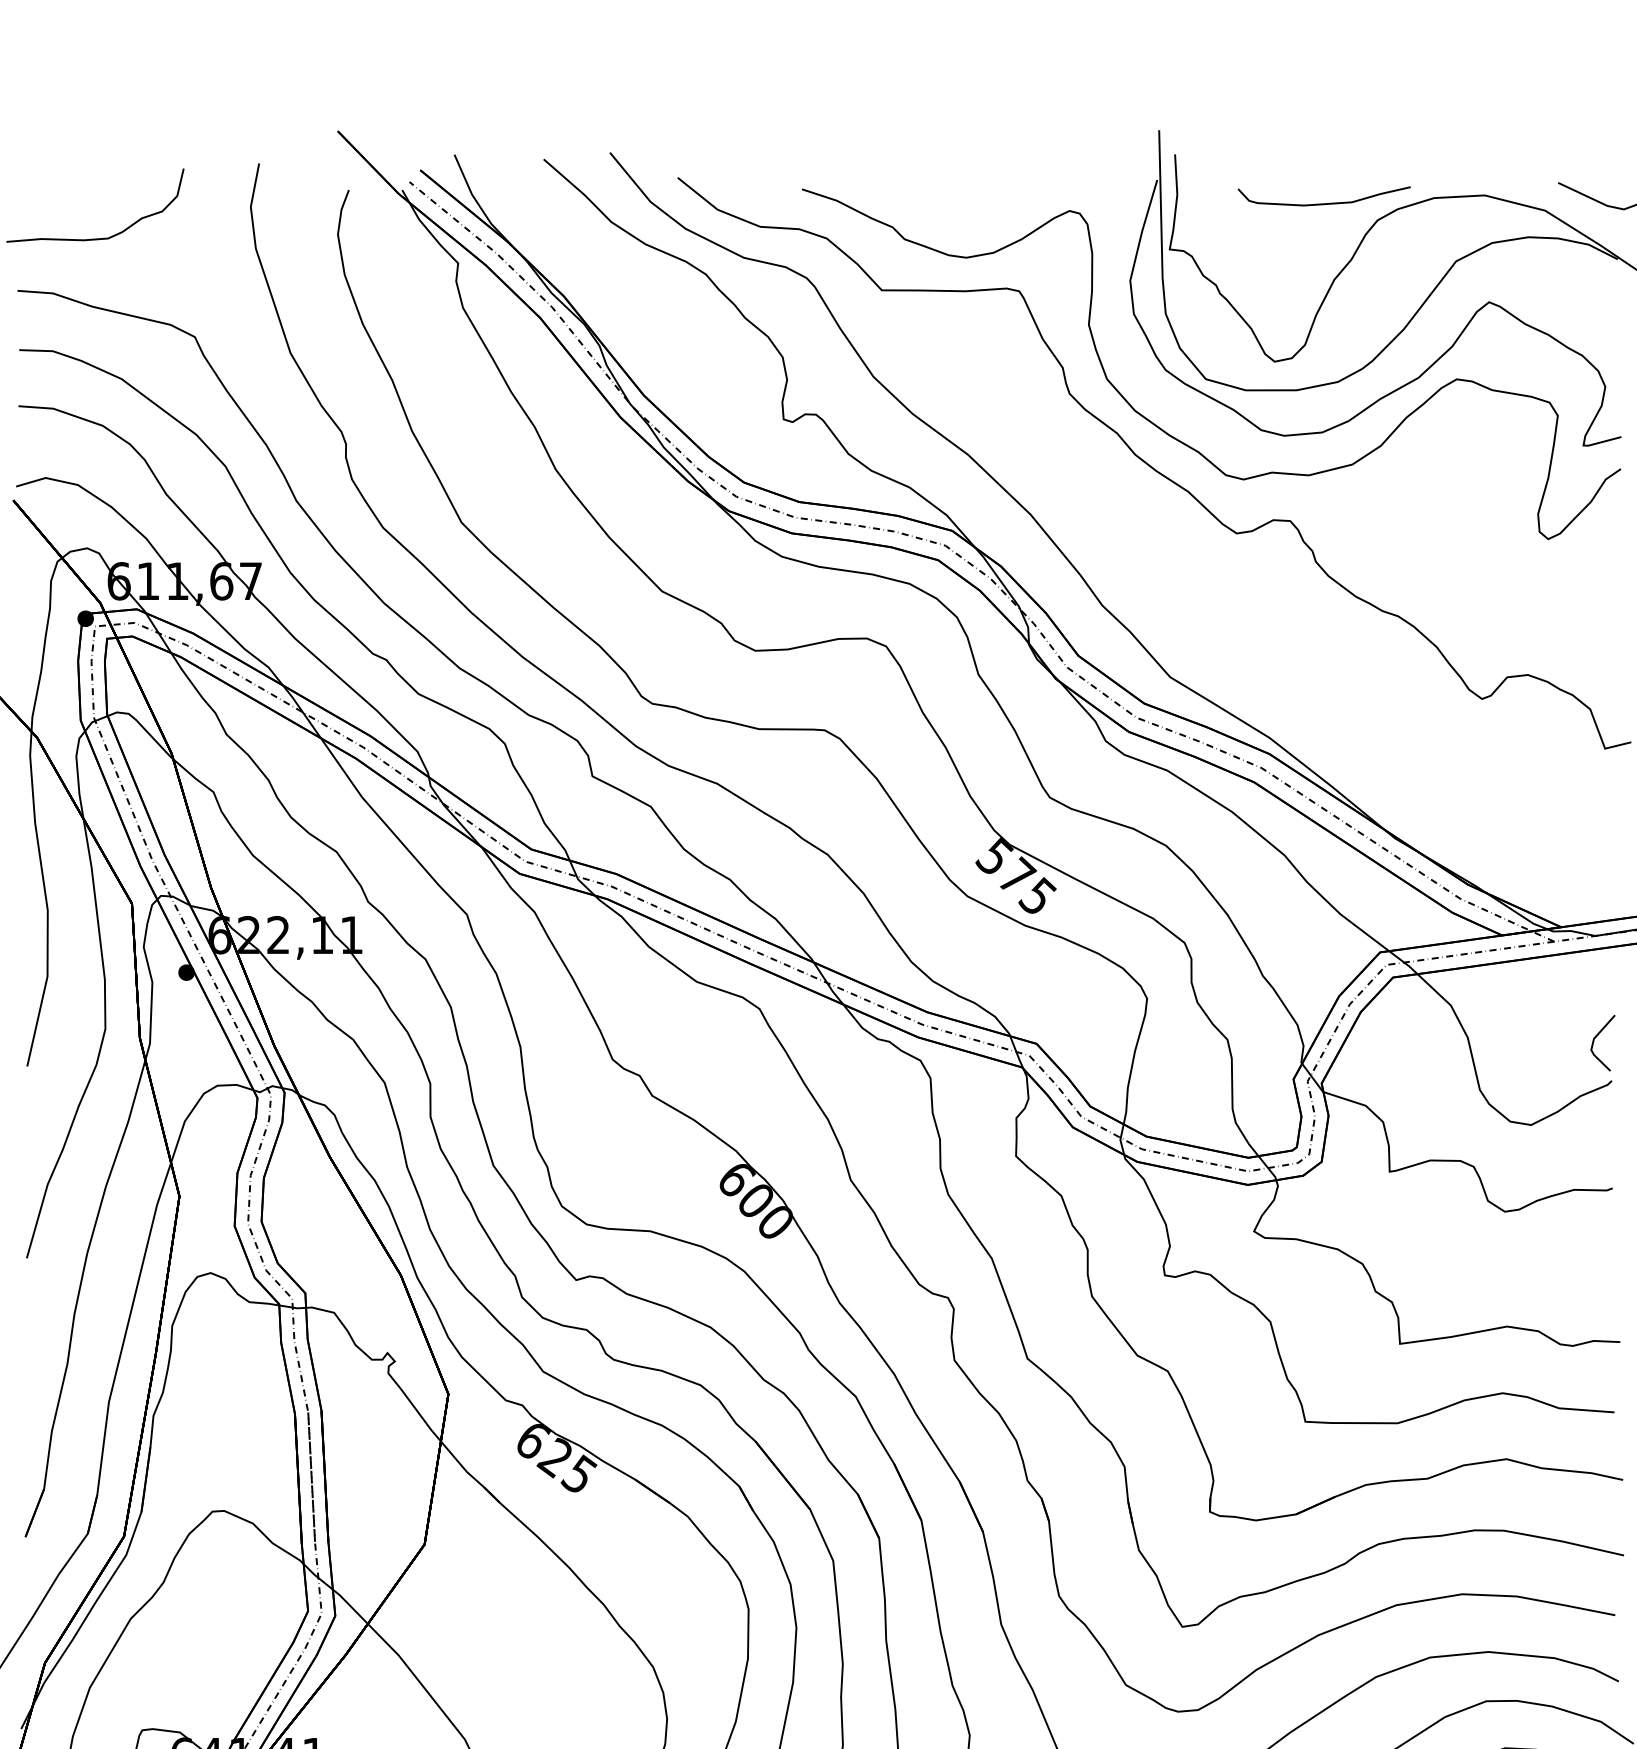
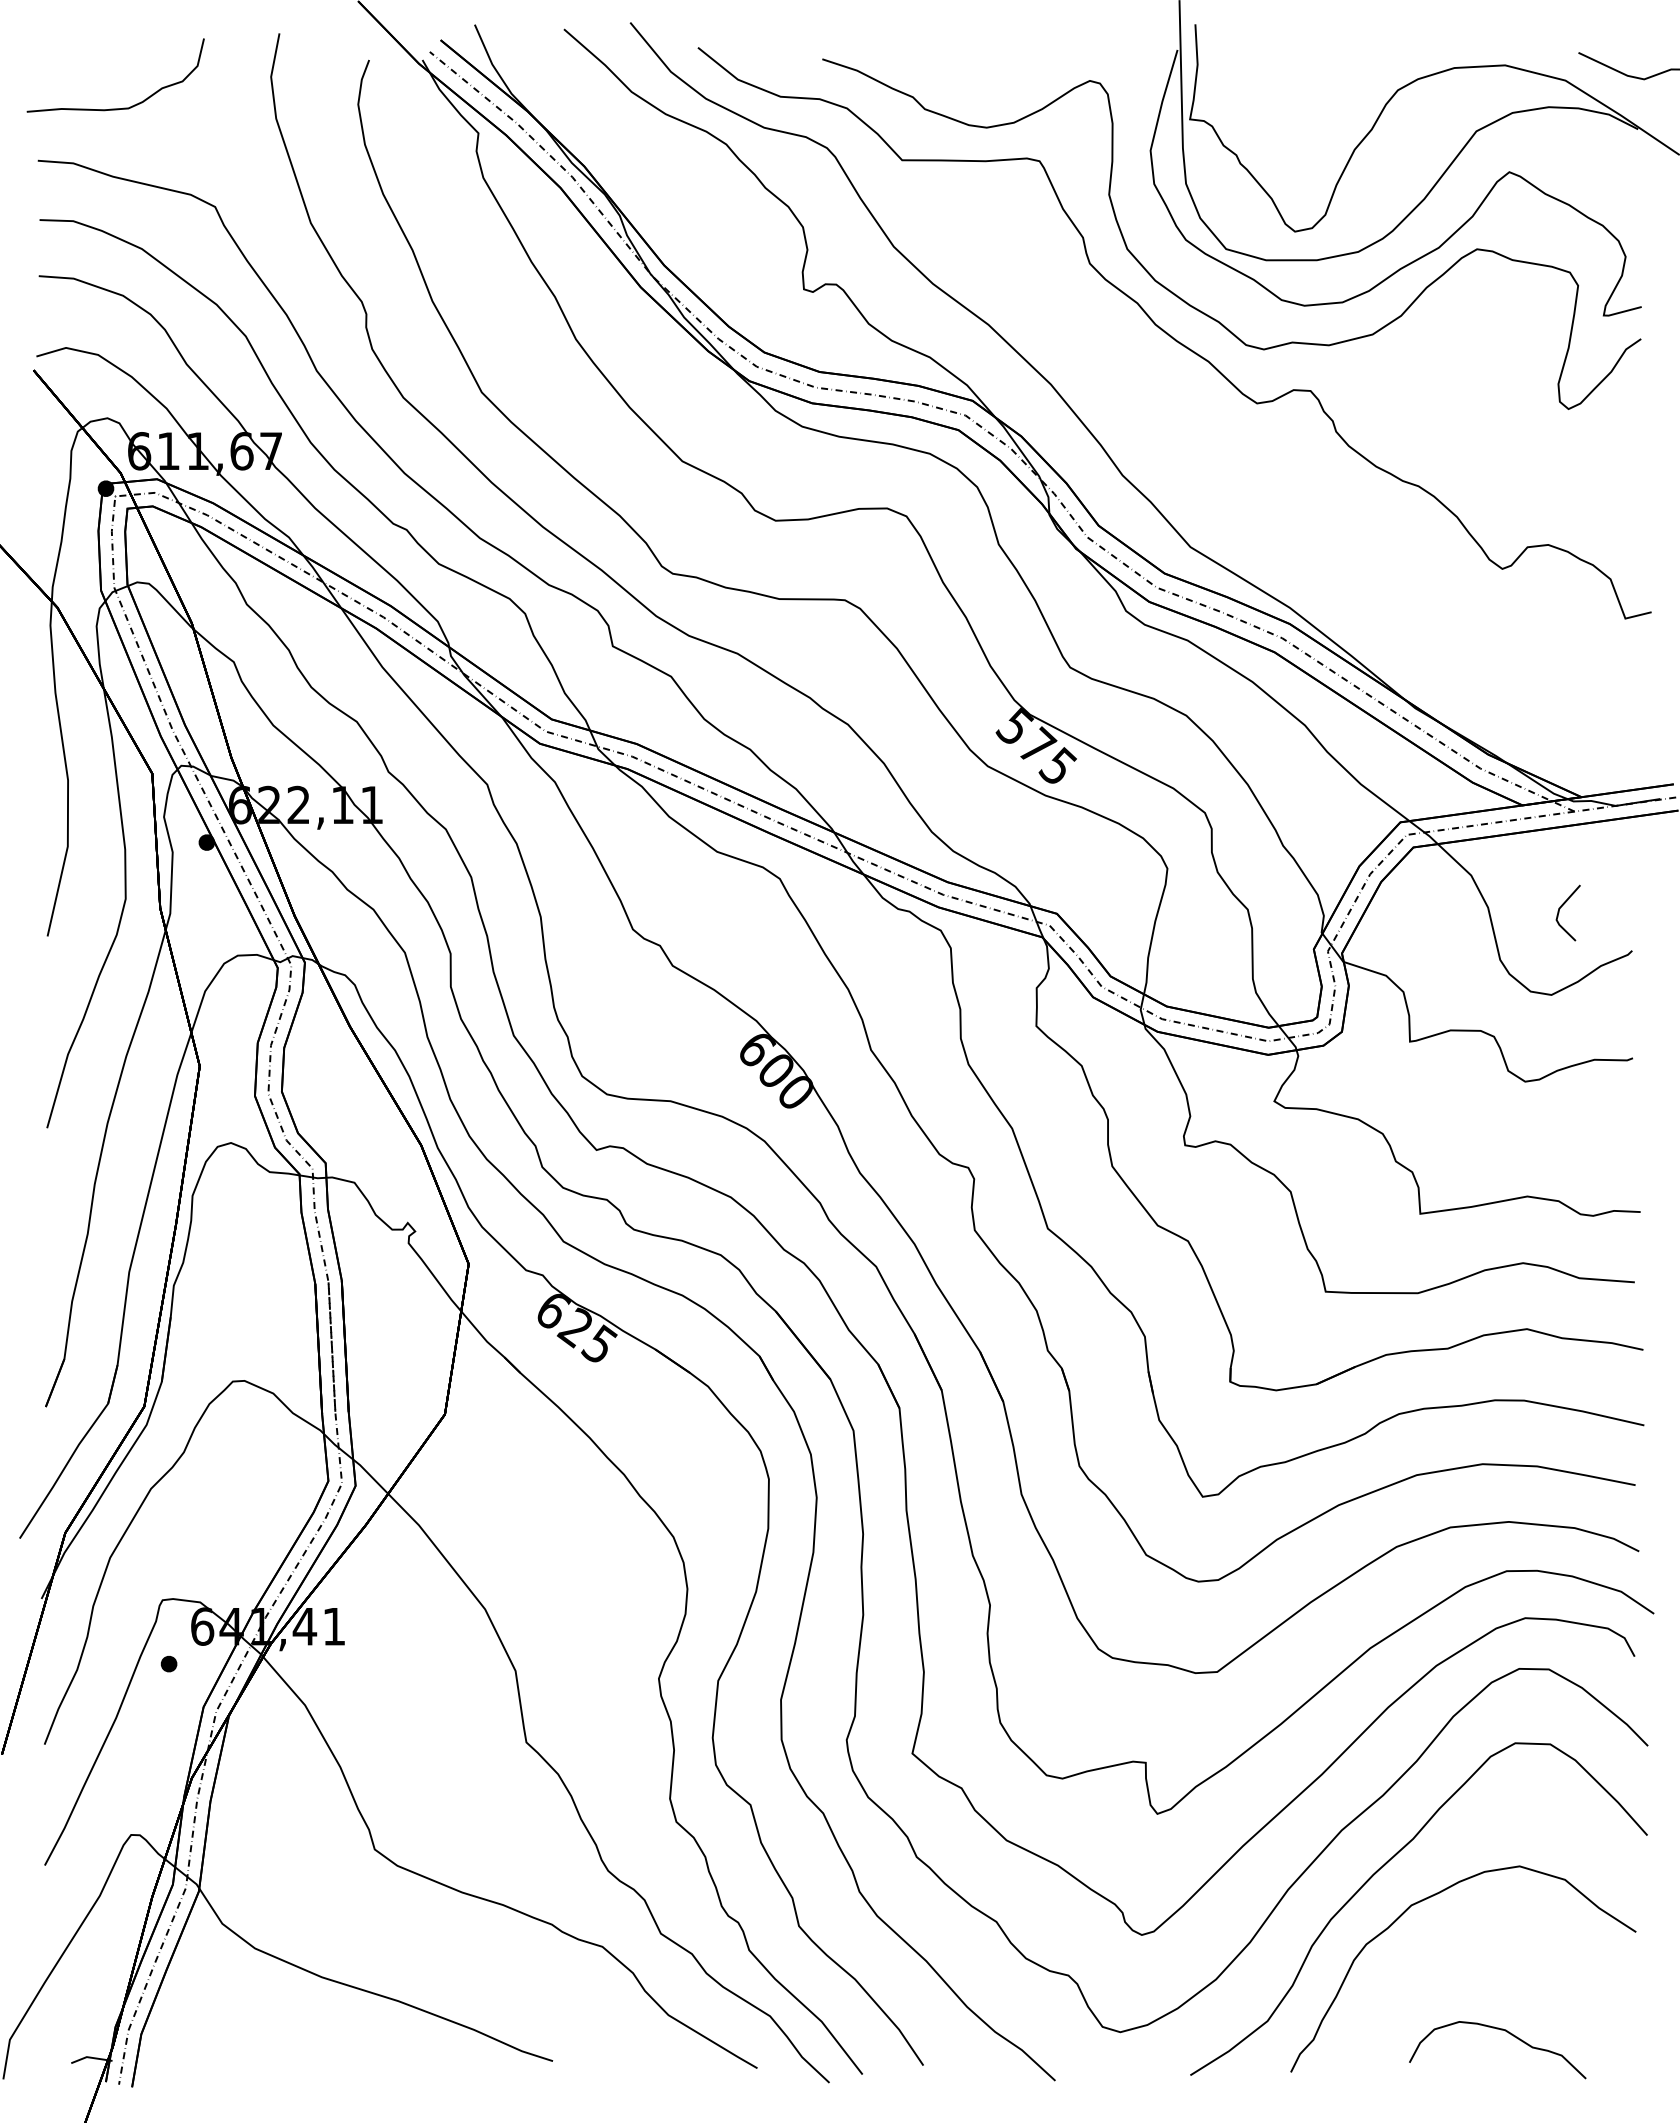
curve: (1324, 203) -> (1344, 73), removed
line: (1595, 1039) -> (1560, 909), moved

